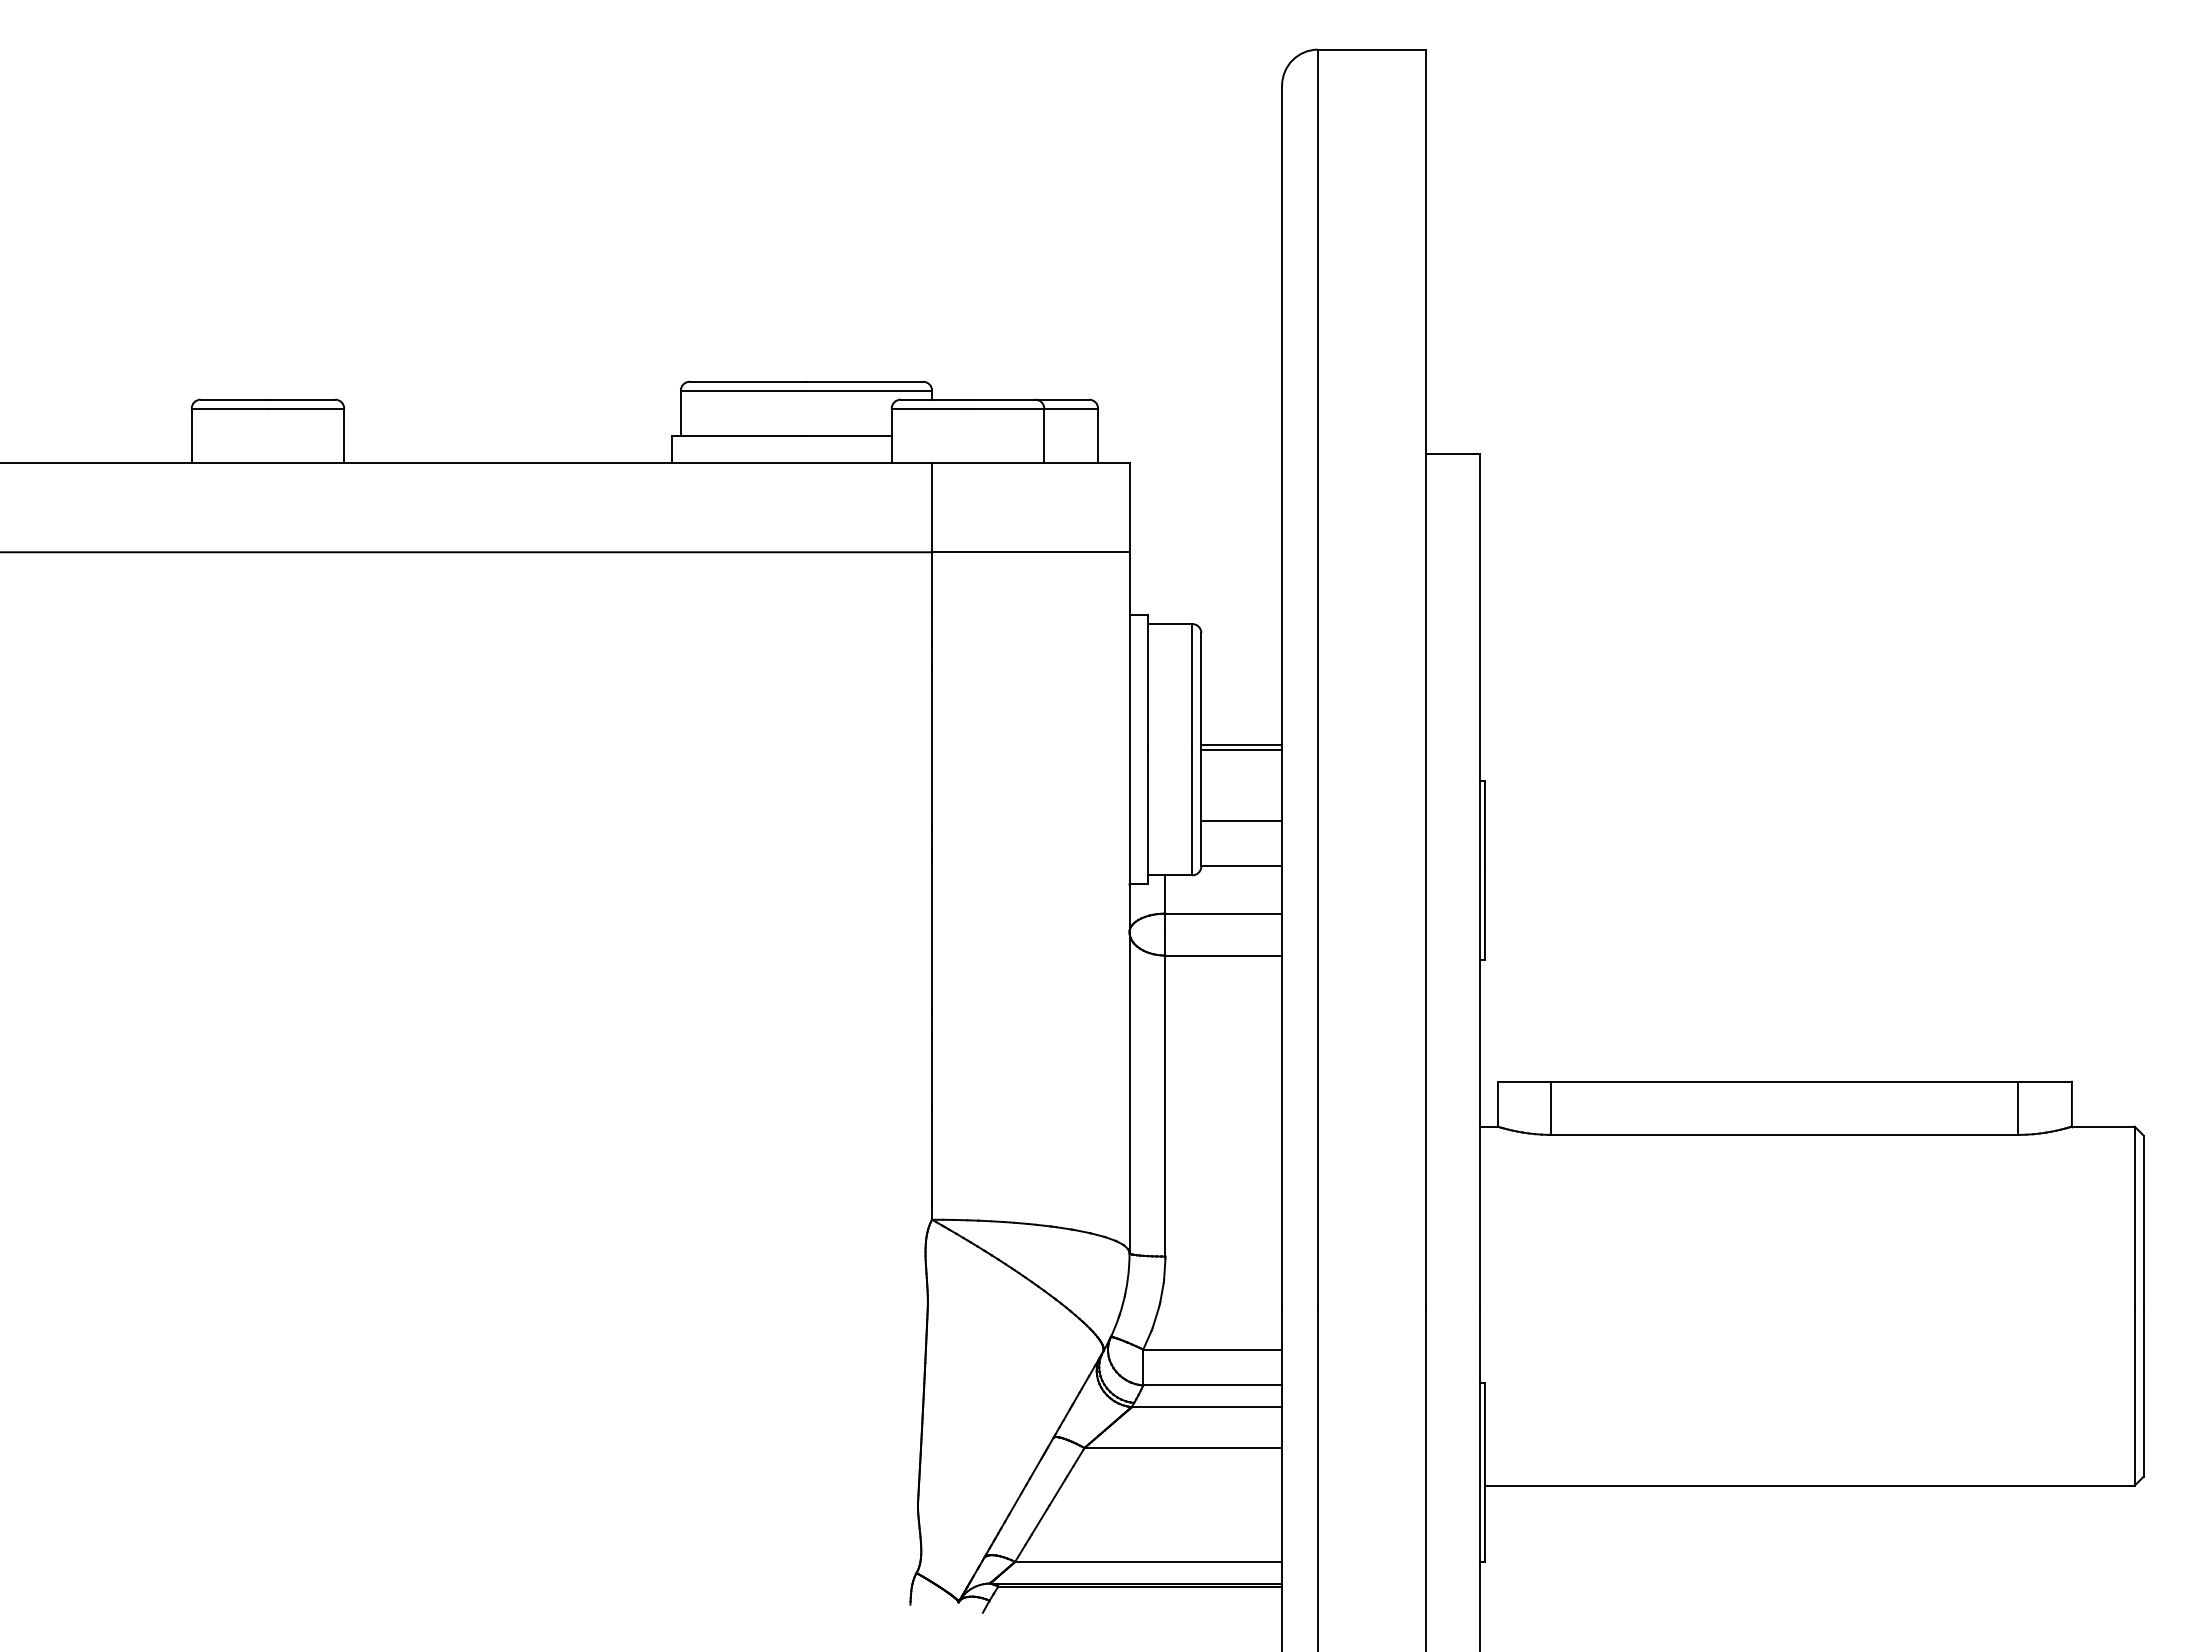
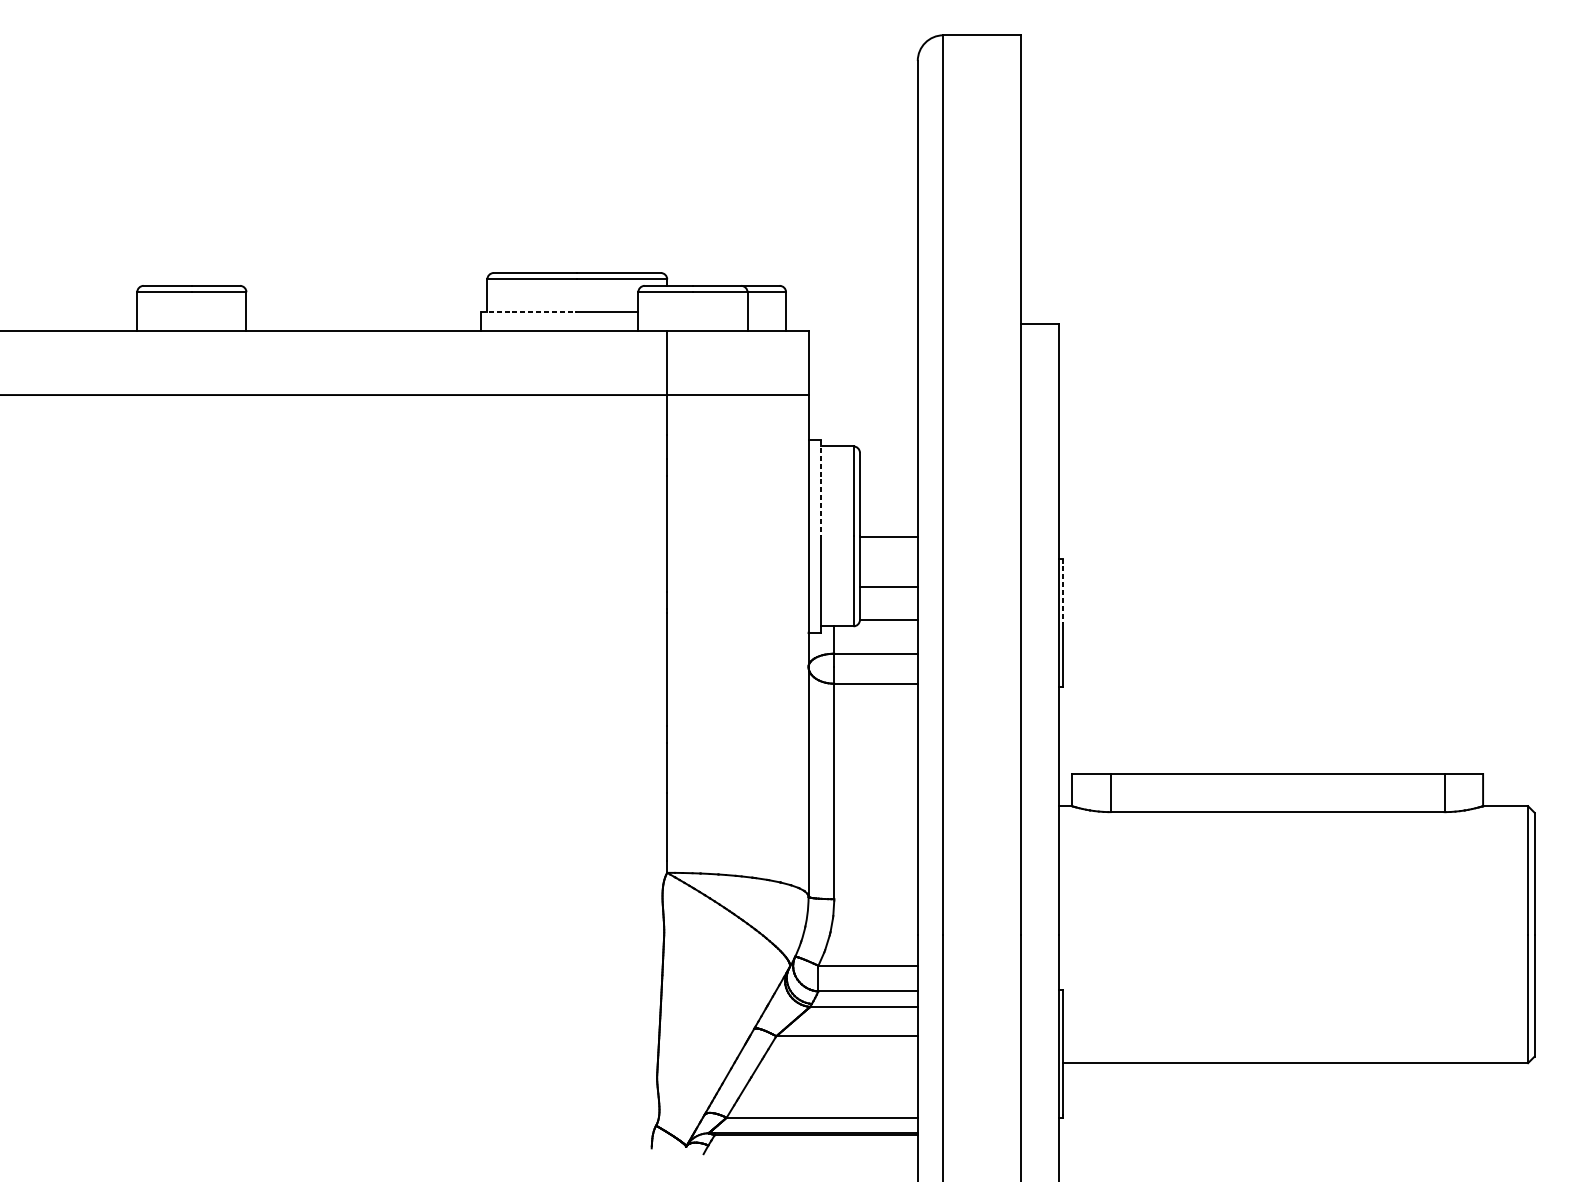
line: (739, 435) -> (529, 311), solid -> dashed
line: (1147, 682) -> (821, 488), solid -> dashed
line: (1241, 745) -> (888, 533), removed
line: (1484, 825) -> (1062, 590), solid -> dashed

